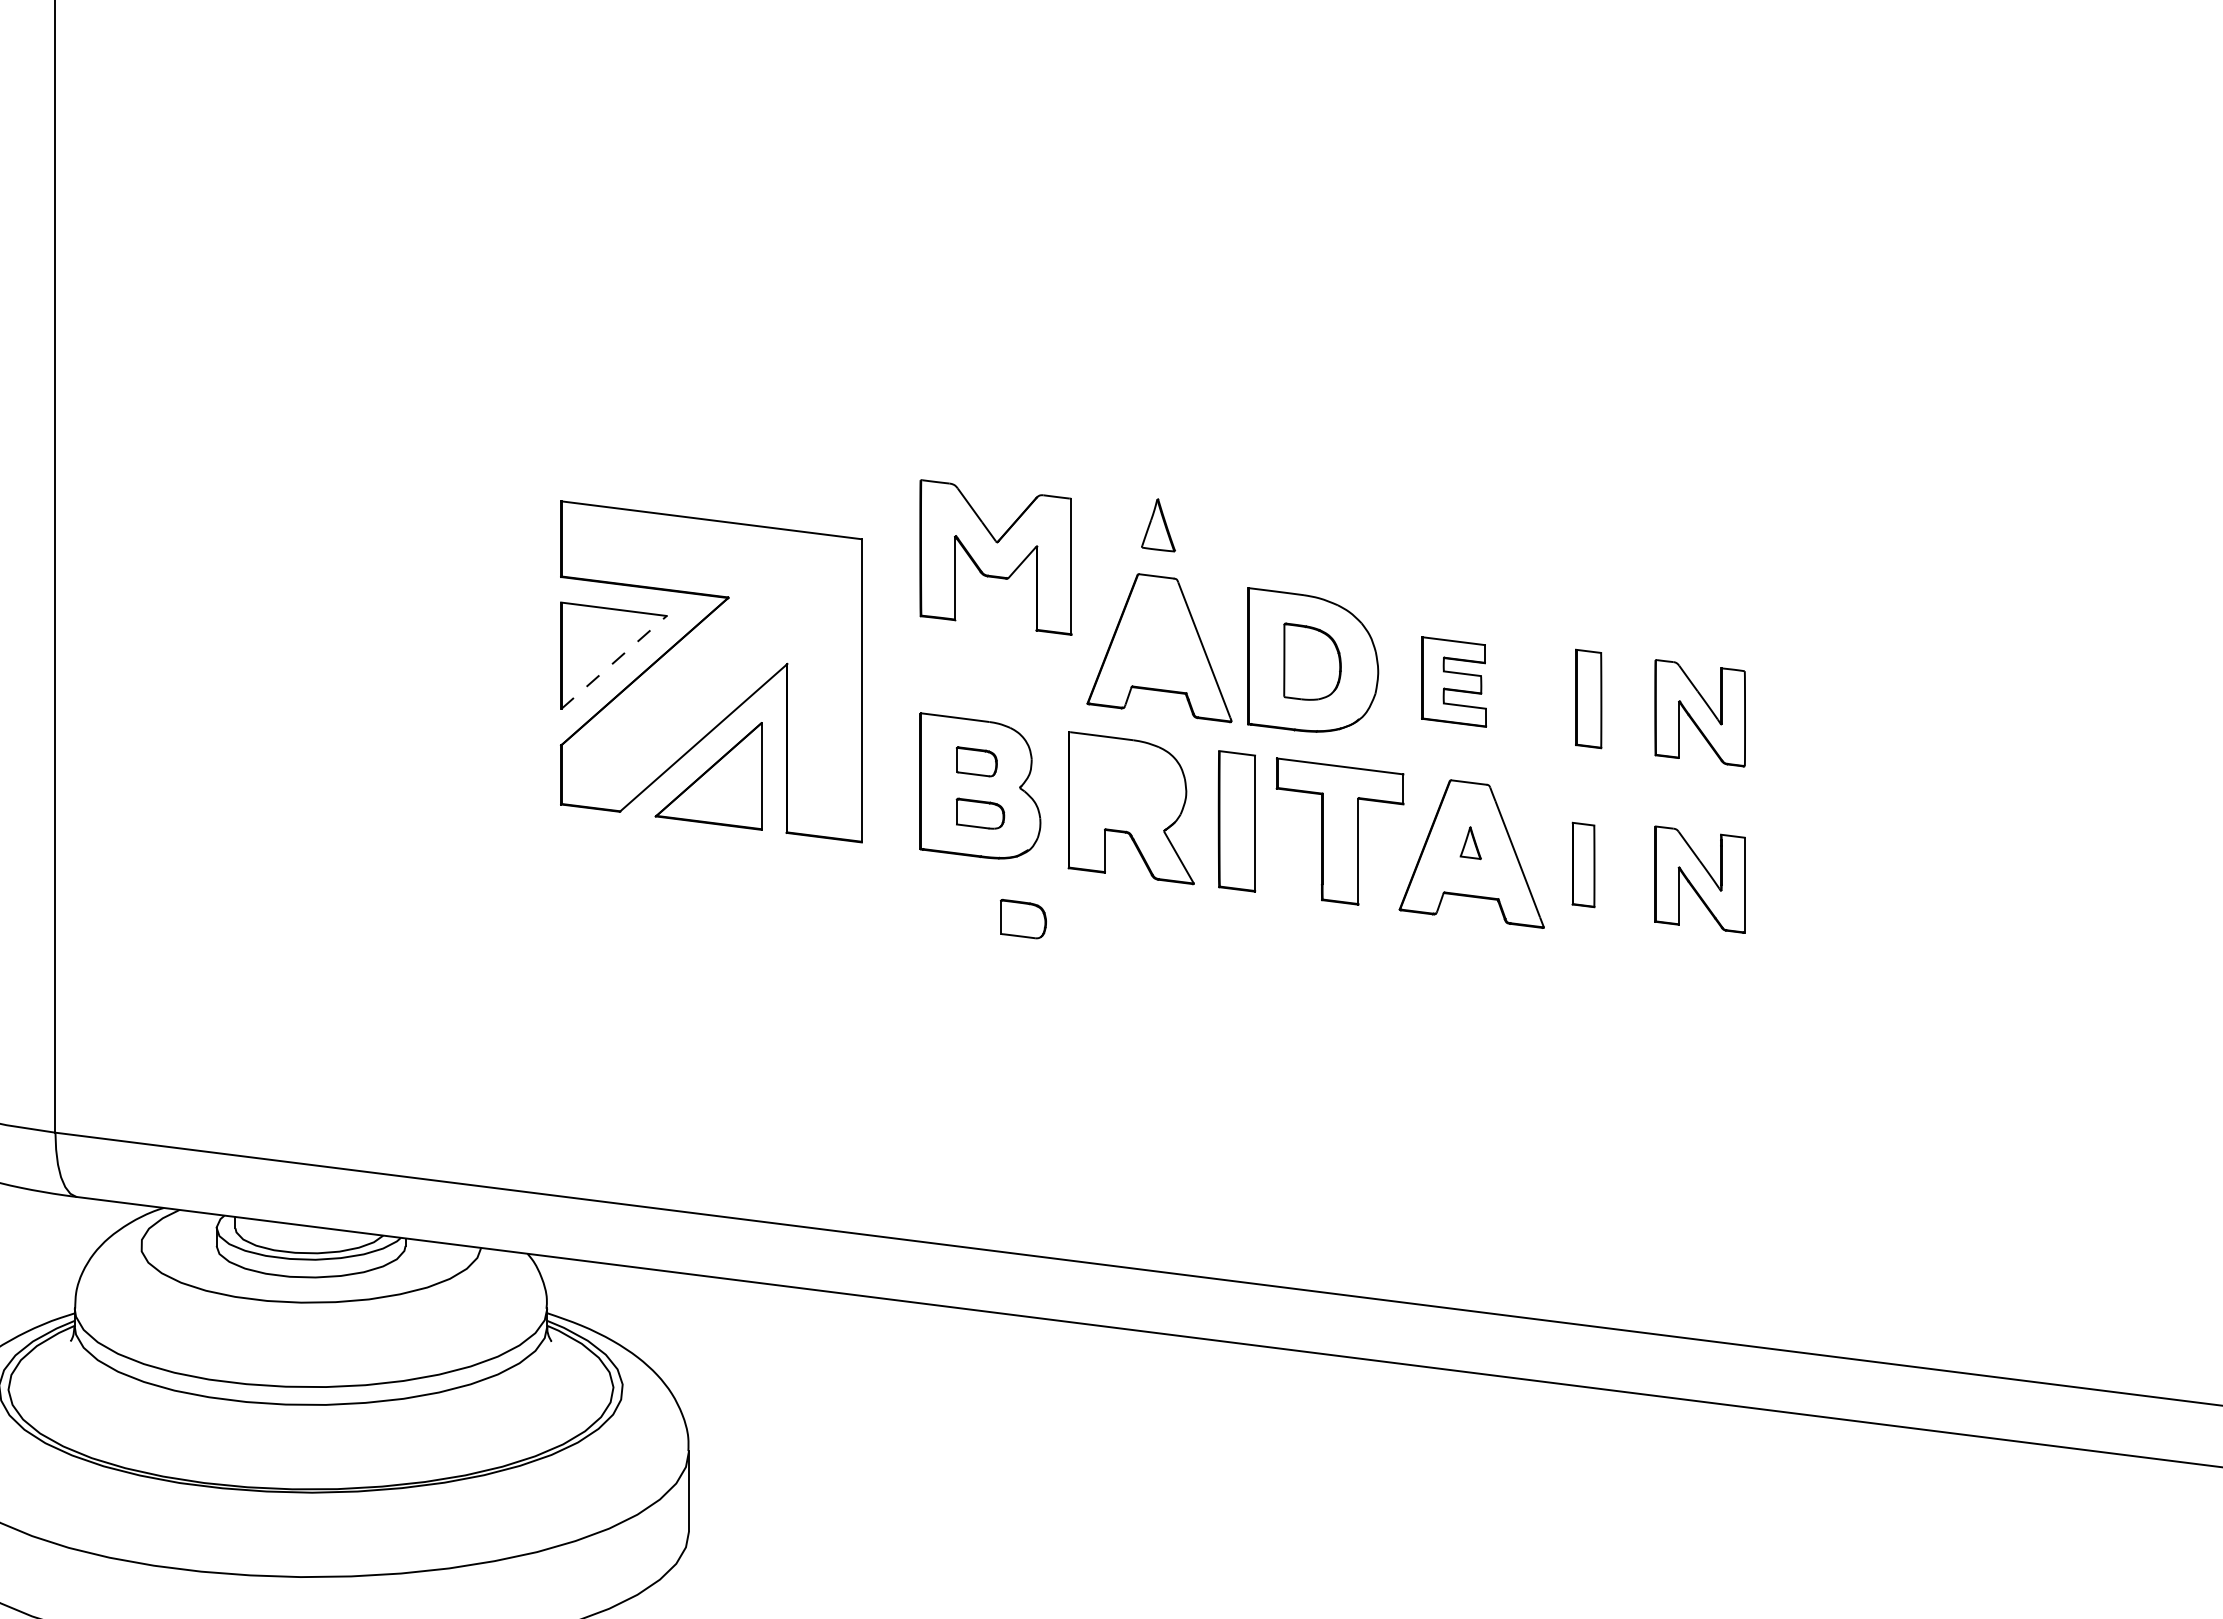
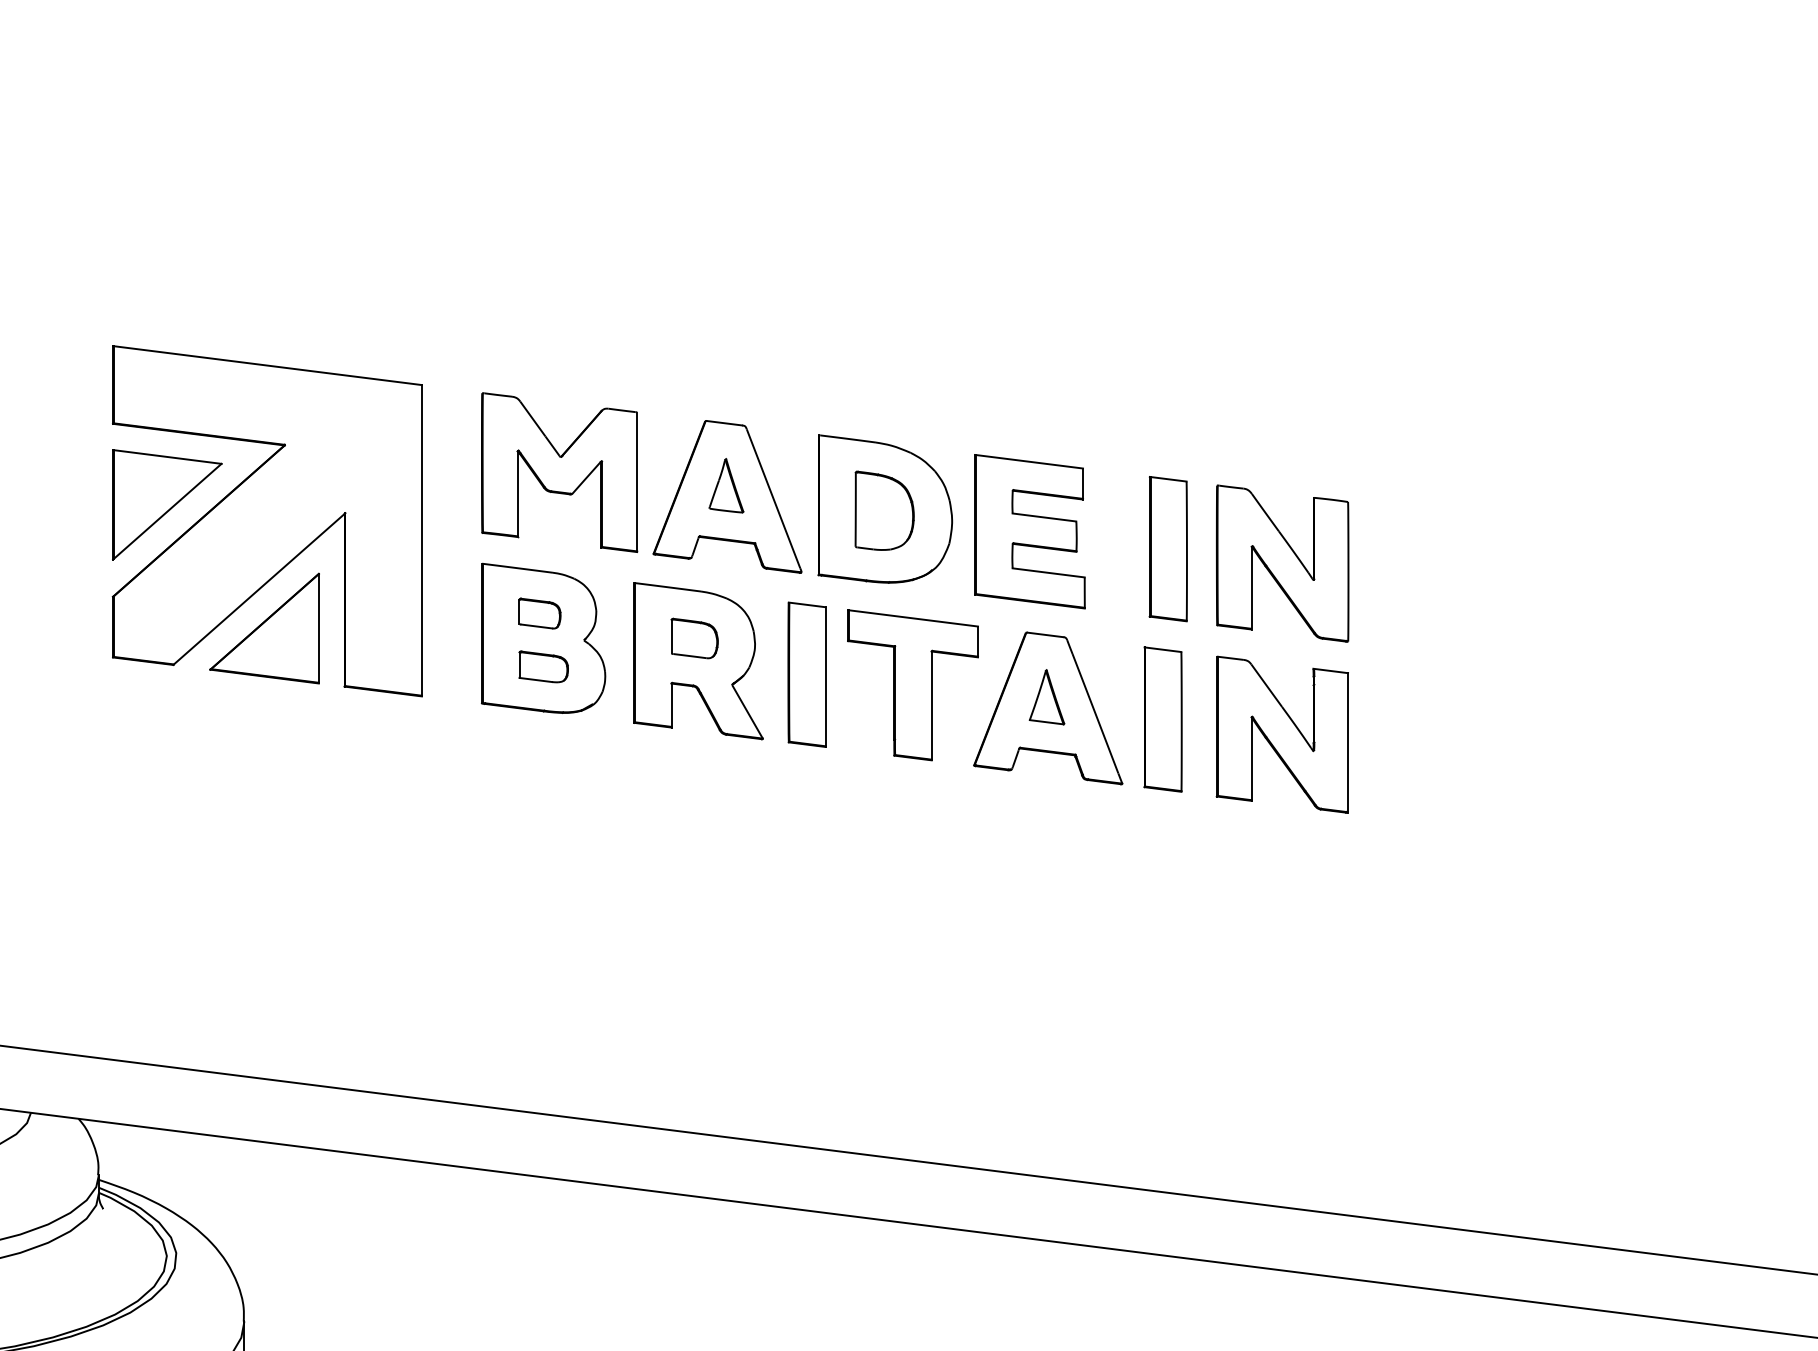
part: (1158, 525) -> (726, 485), moved
part: (995, 557) -> (559, 472), moved
line: (614, 662) -> (167, 511), dashed -> solid
part: (1453, 681) -> (1029, 531), size x1.67
part: (1588, 698) -> (1168, 548), size x1.43
part: (1700, 713) -> (1283, 563), size x1.43
part: (1470, 842) -> (1046, 696), size x1.67
part: (1583, 864) -> (1162, 719), size x1.67
part: (1699, 879) -> (1282, 734), size x1.43
part: (1023, 918) -> (694, 637), moved

